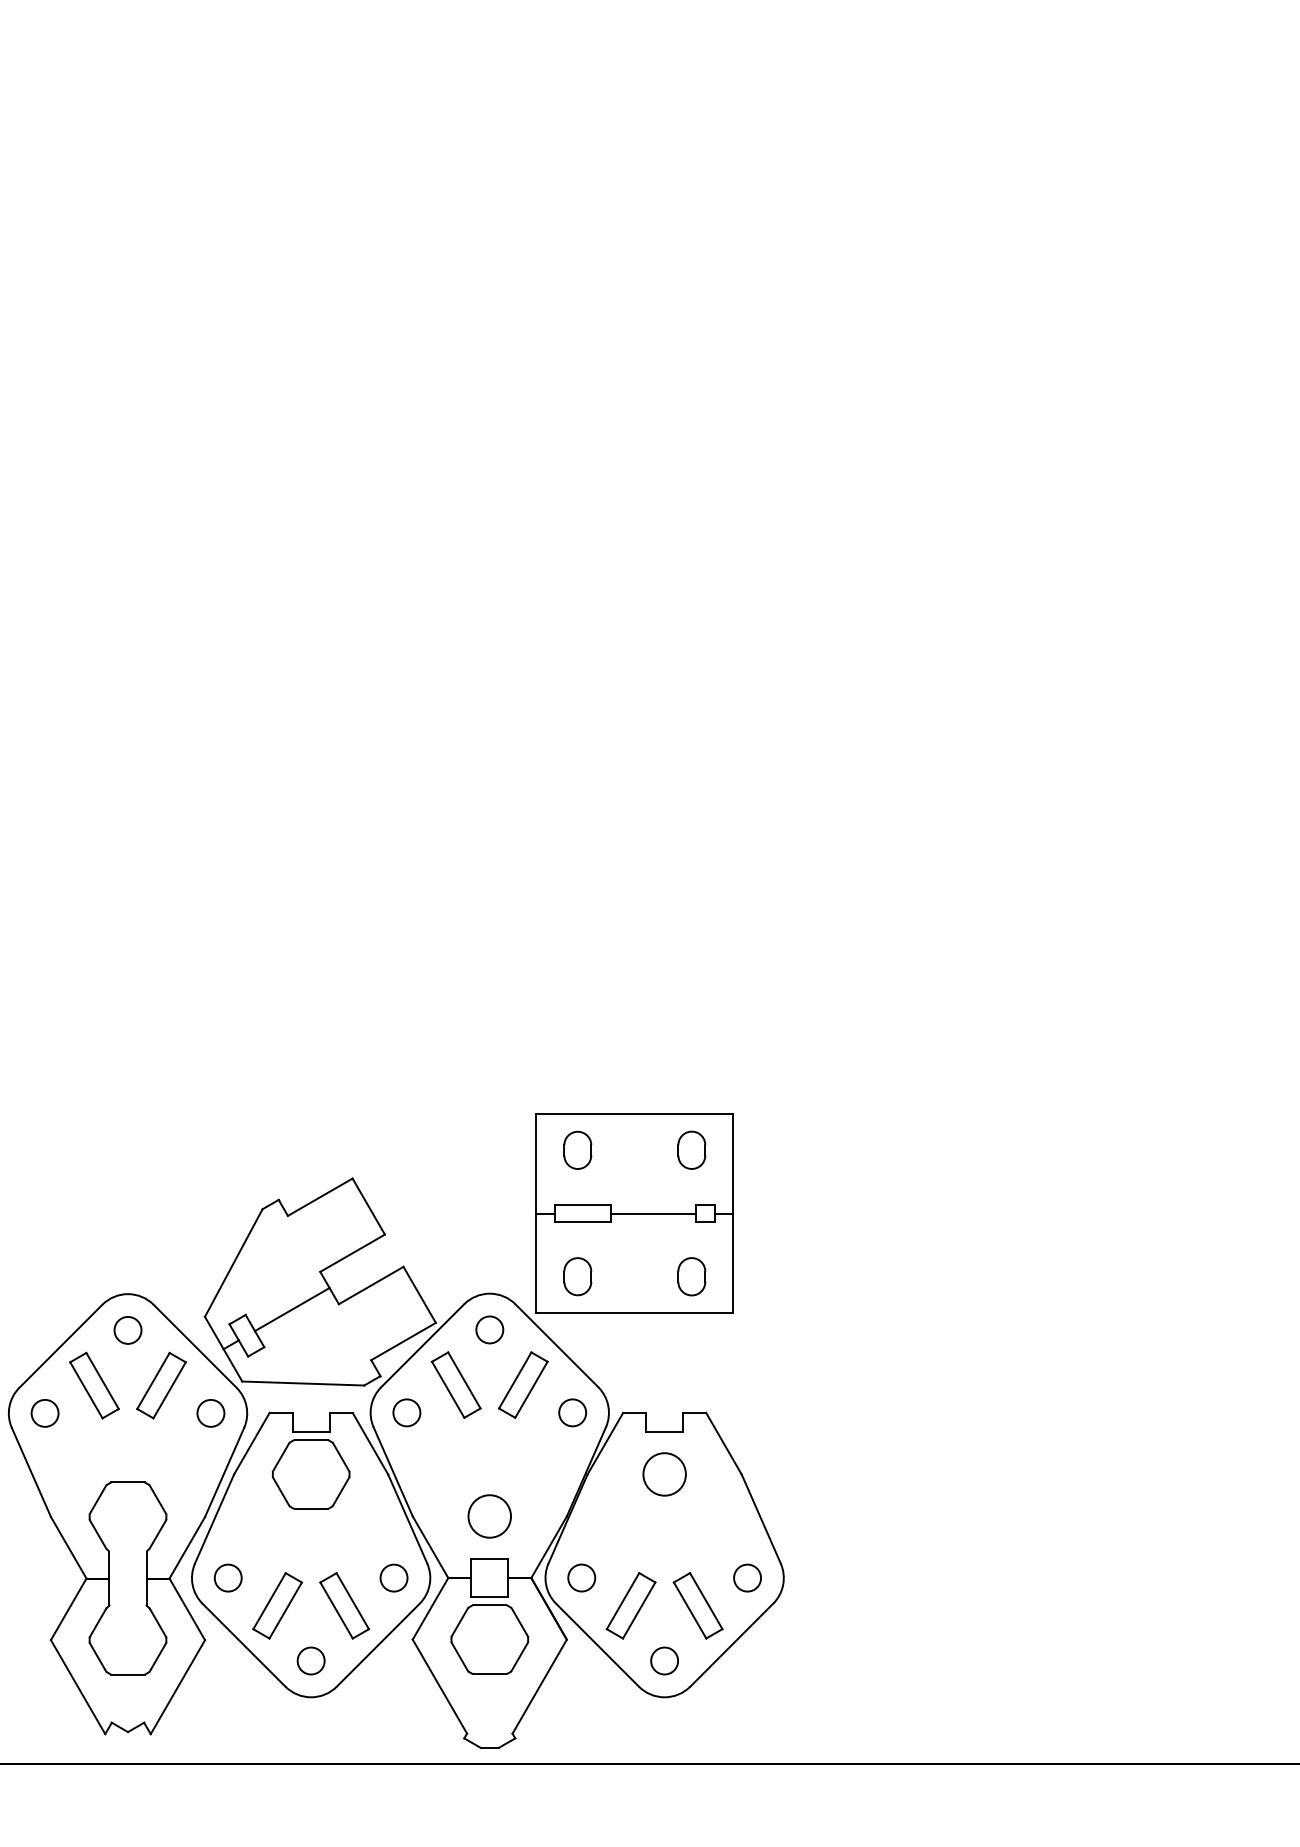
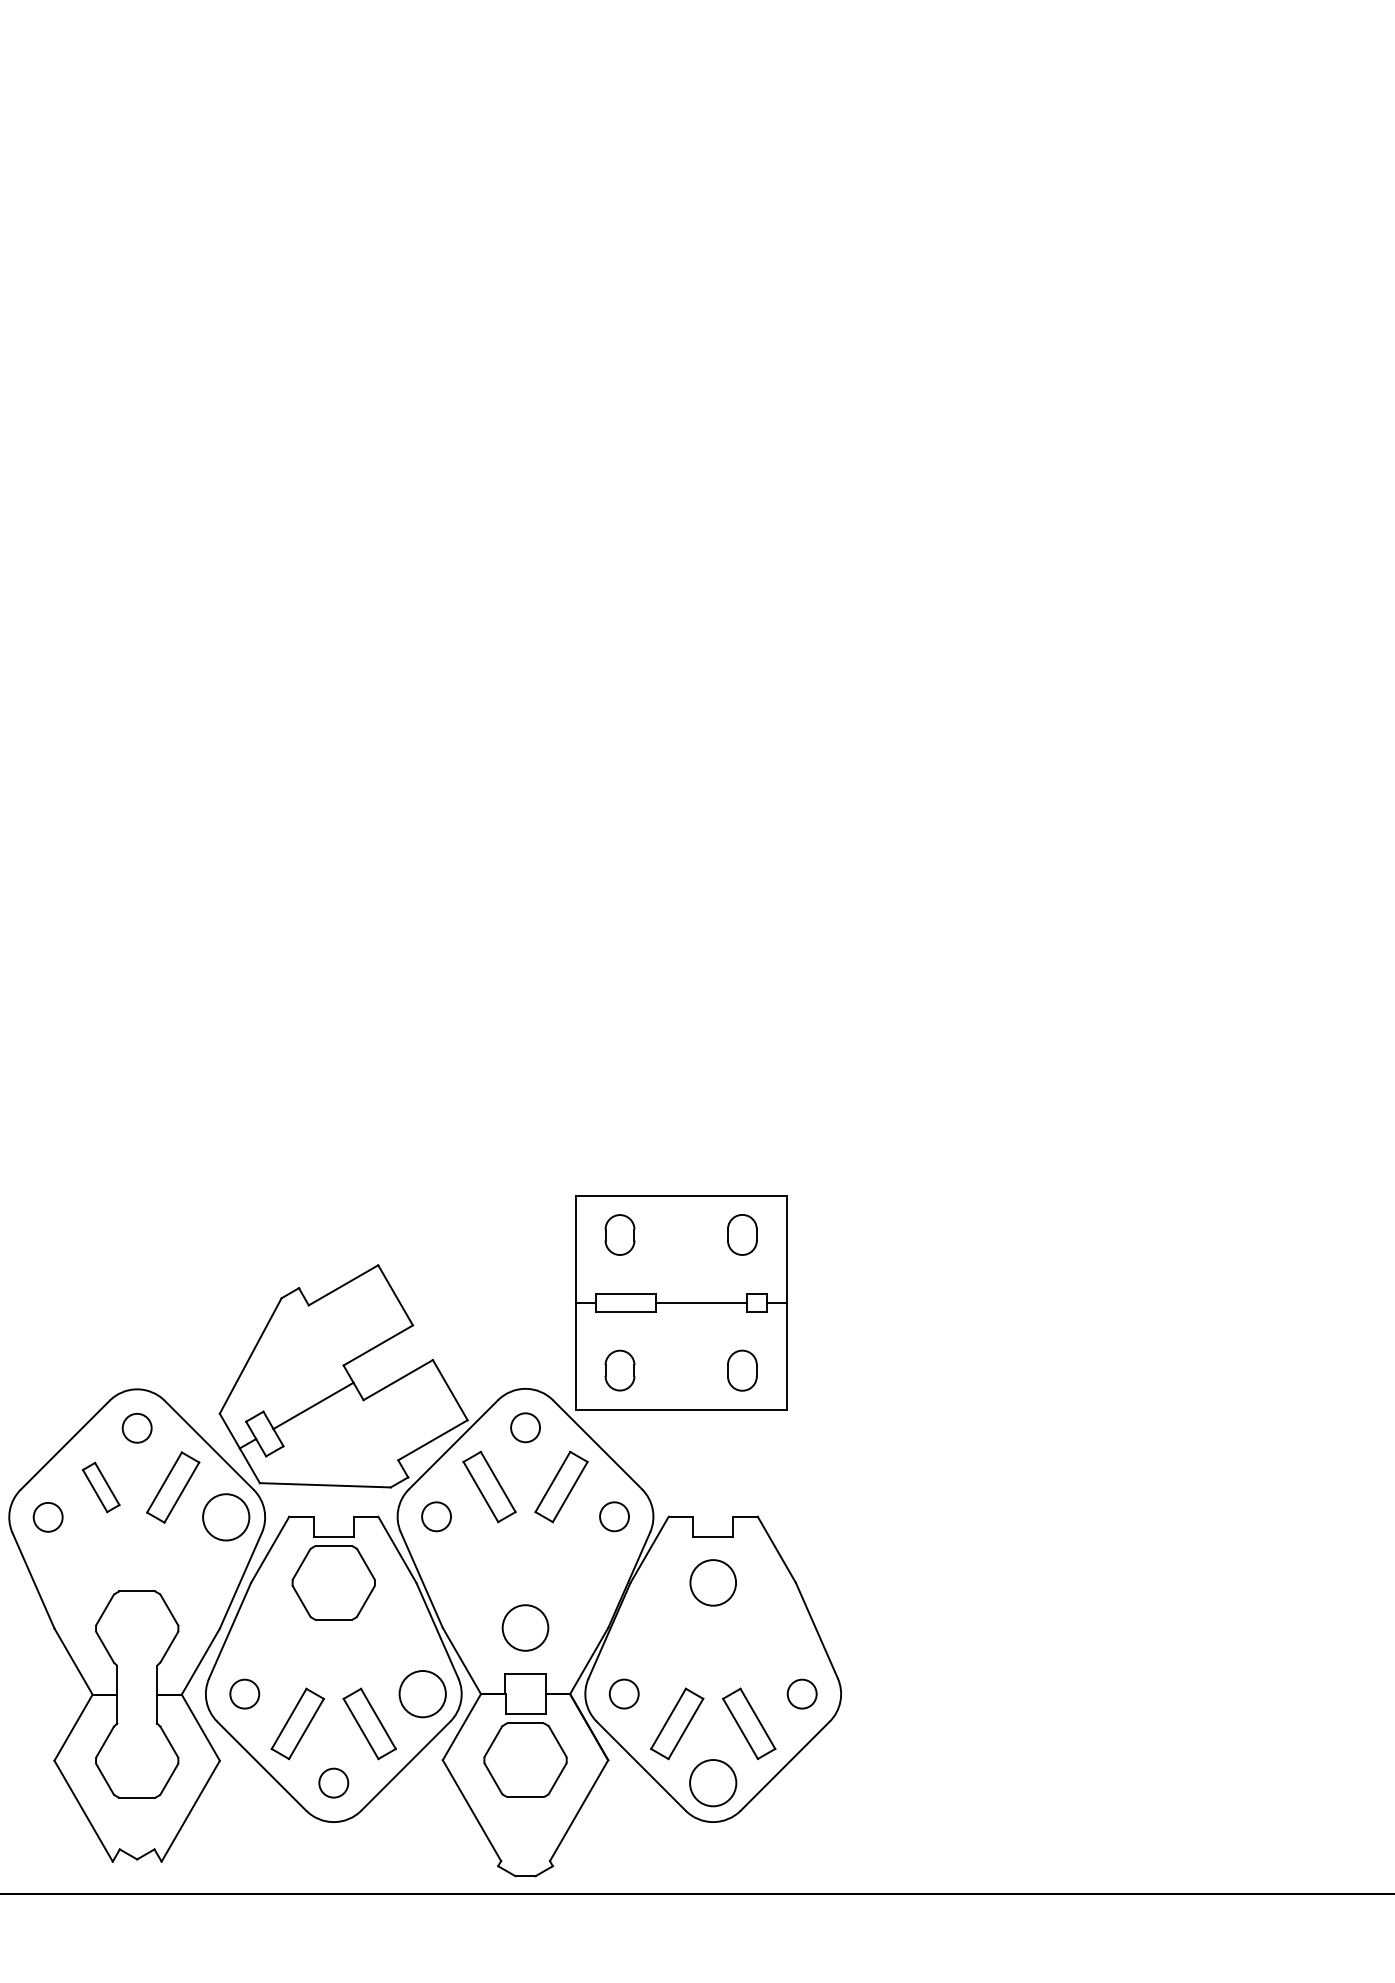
part: (94, 1385) -> (101, 1487), size x0.7
circle: (210, 1412) -> (225, 1516), size x1.6
circle: (393, 1577) -> (422, 1693), size x1.6
circle: (664, 1660) -> (713, 1782), size x1.6

